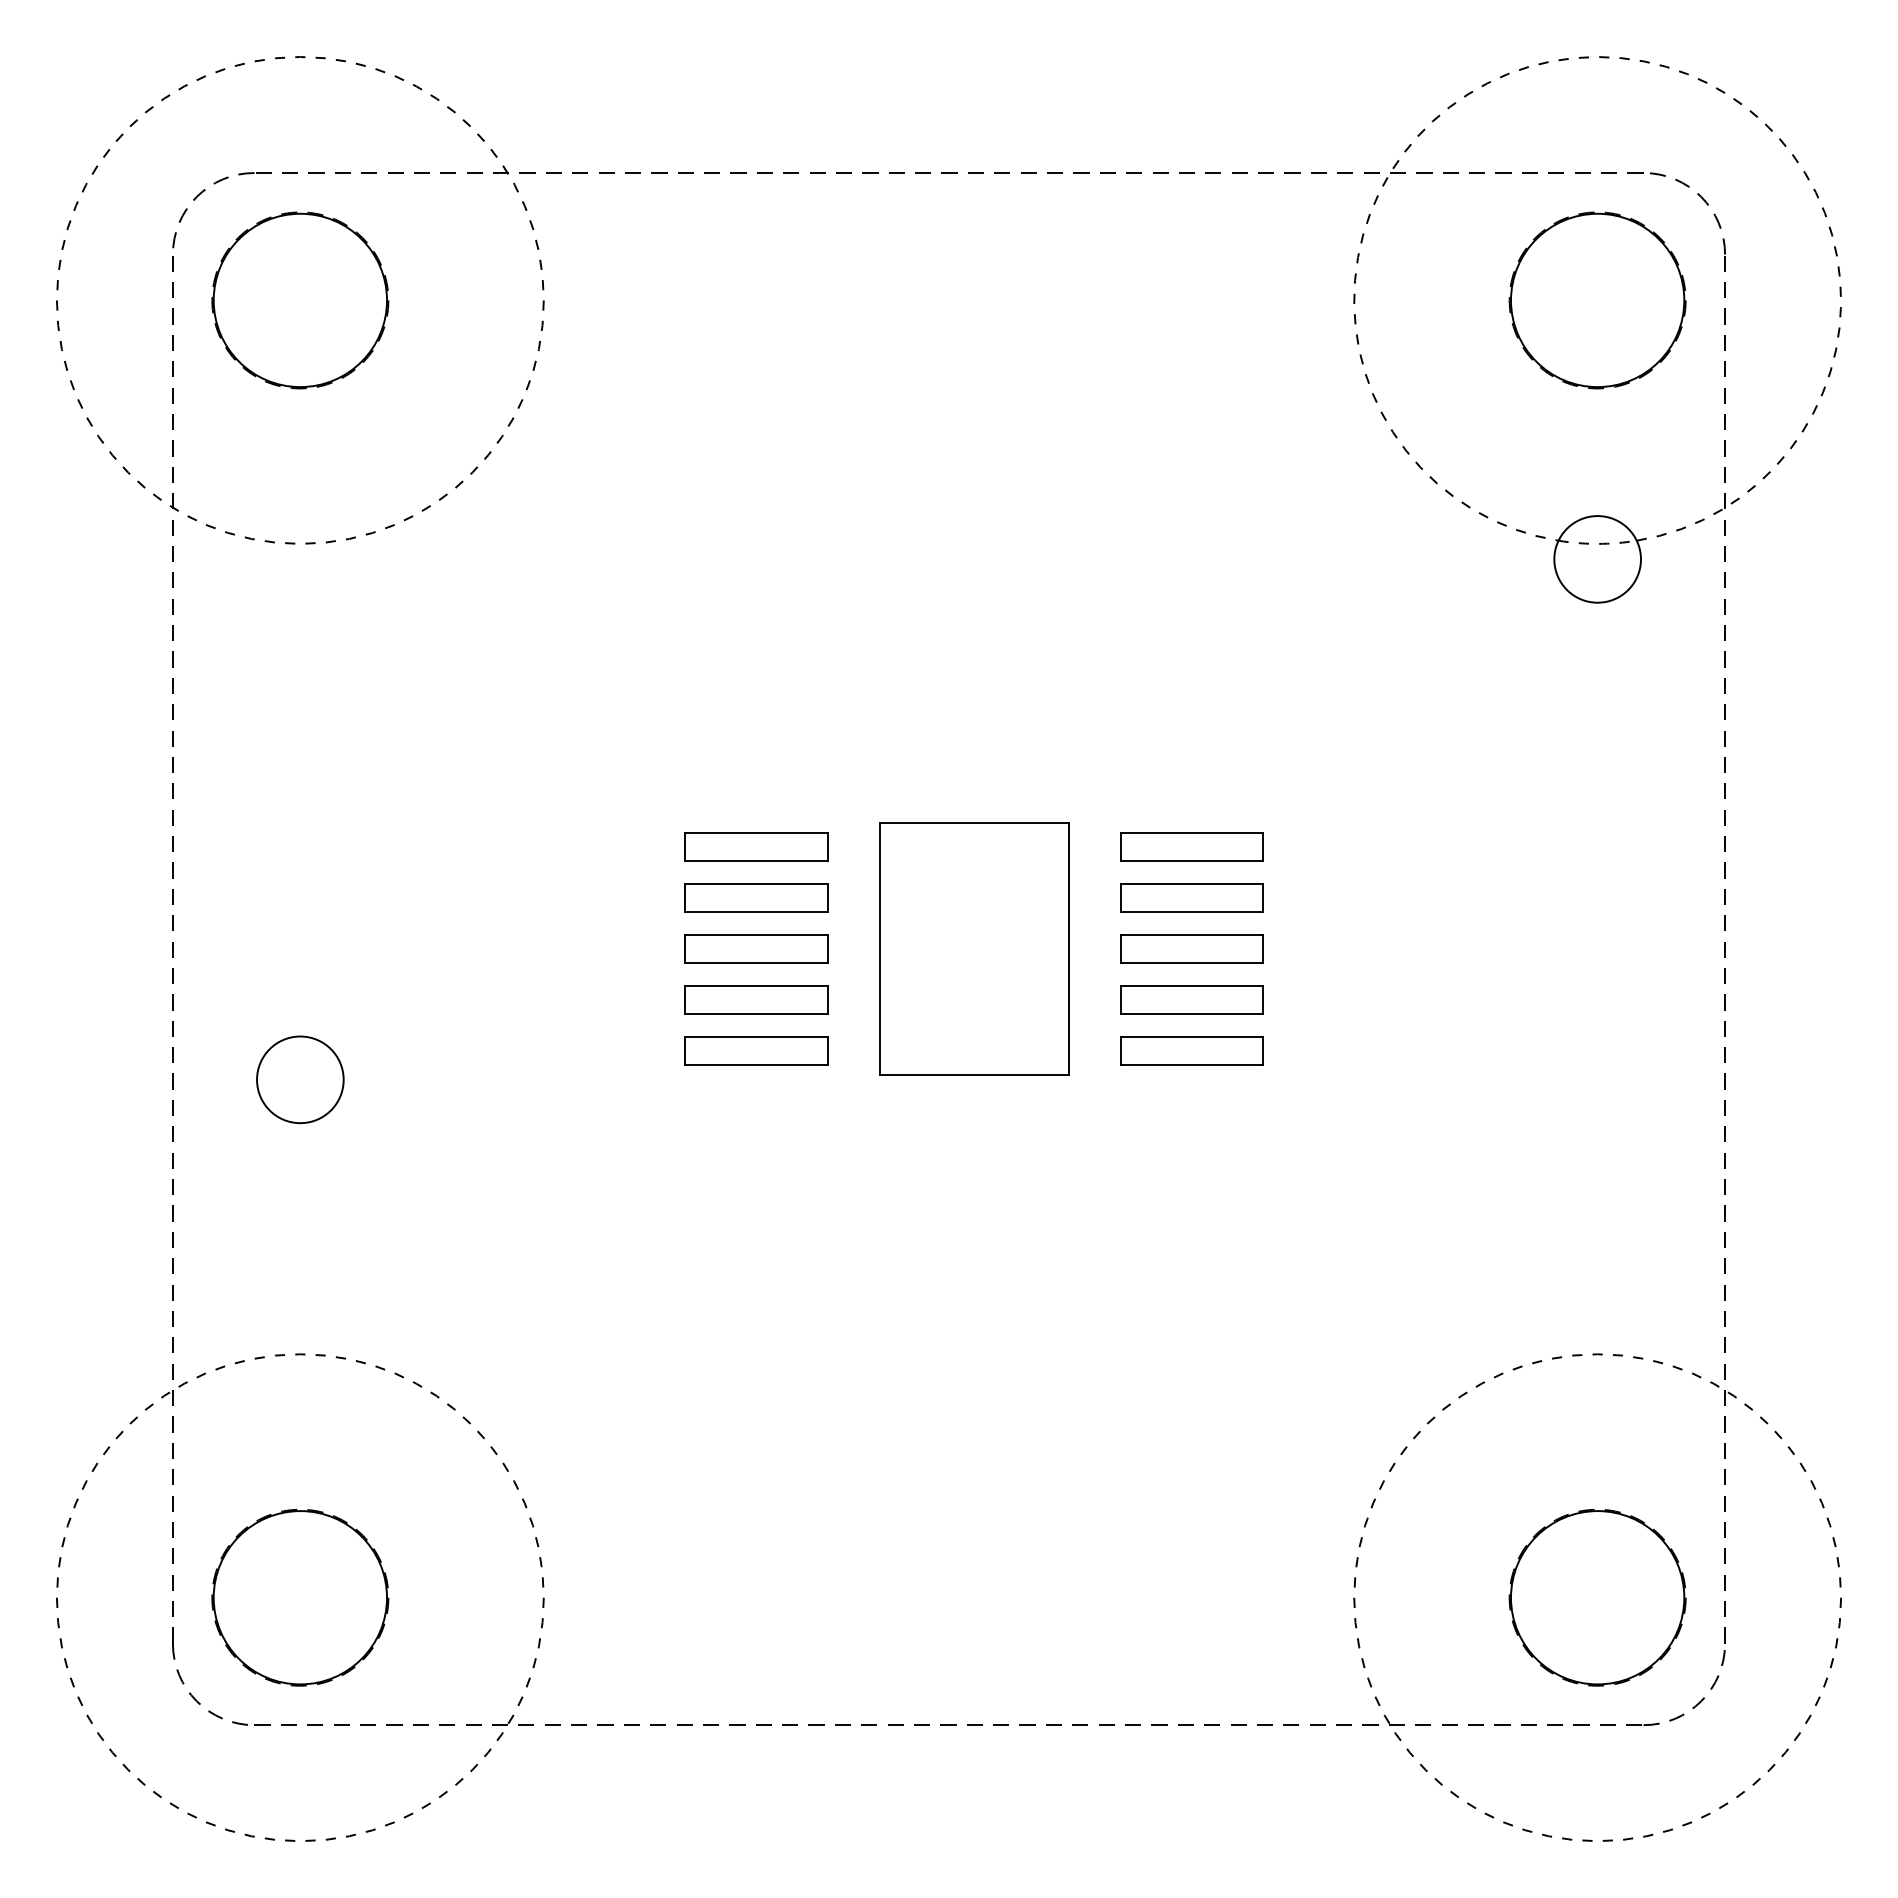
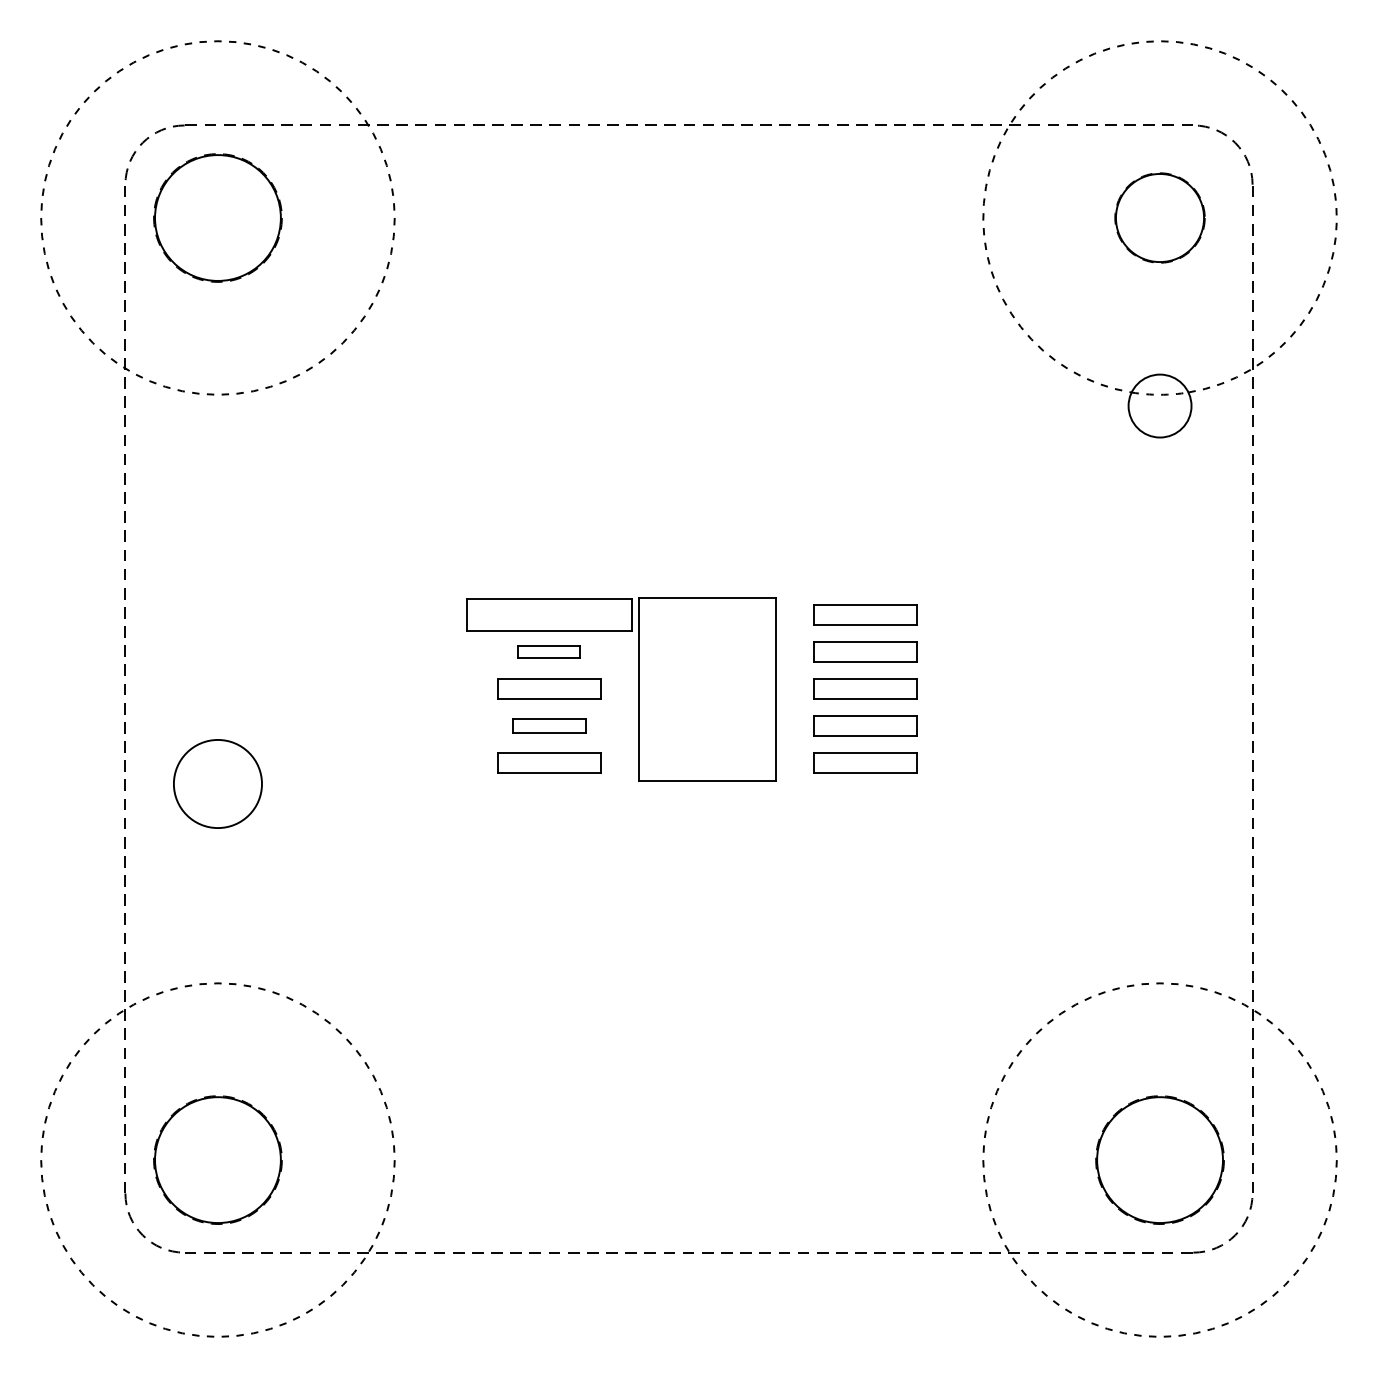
circle: (1597, 300) -> (1159, 218), size x0.7
part: (756, 846) -> (549, 614), size x1.6
part: (756, 897) -> (549, 651), size x0.6
part: (756, 999) -> (549, 725), size x0.7
circle: (300, 1079) -> (218, 783), size x1.4

